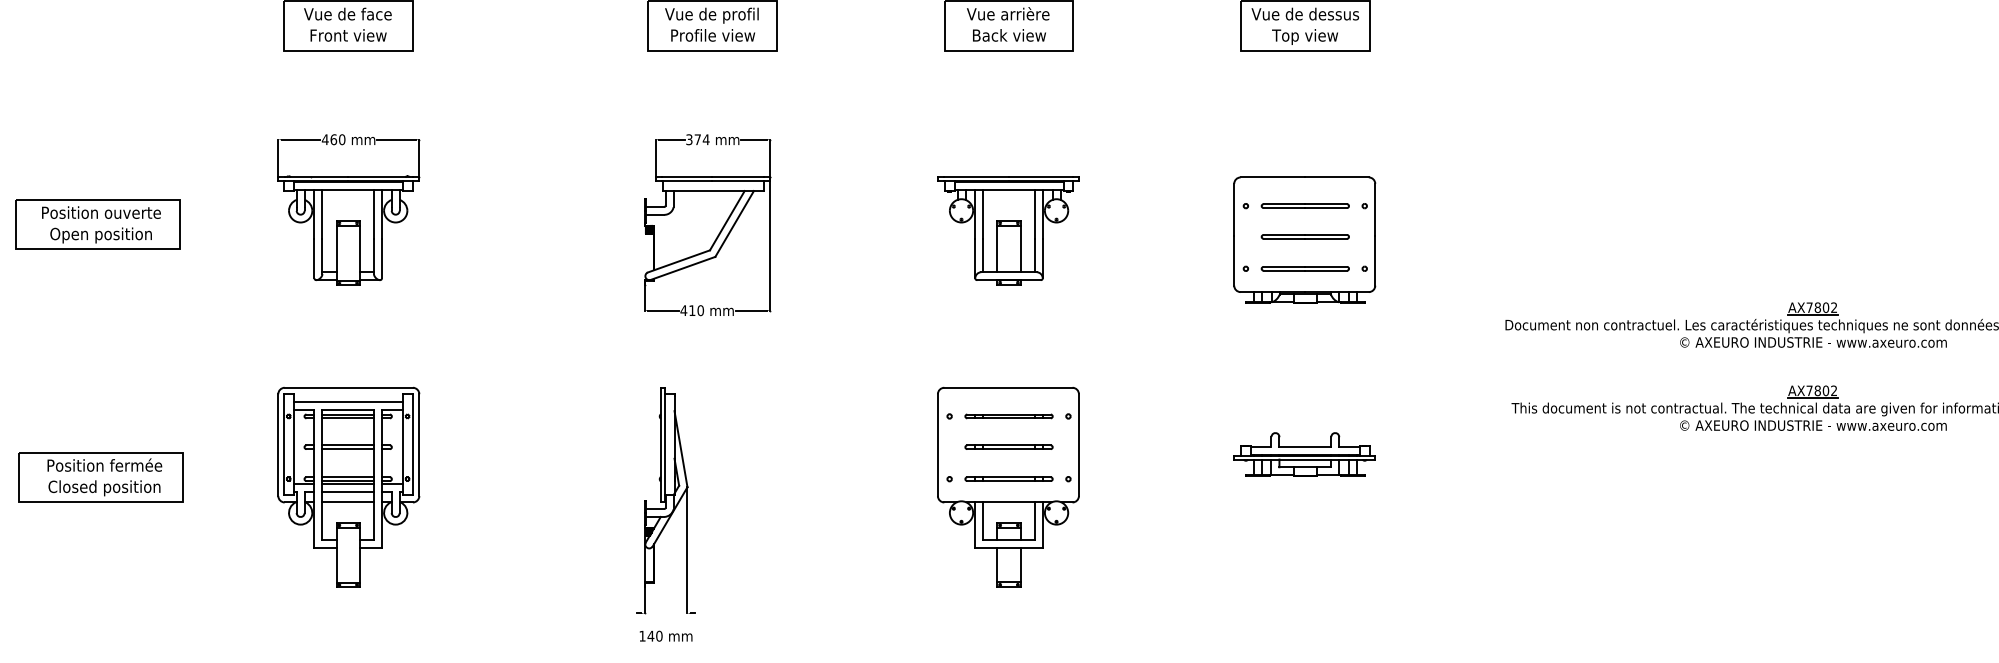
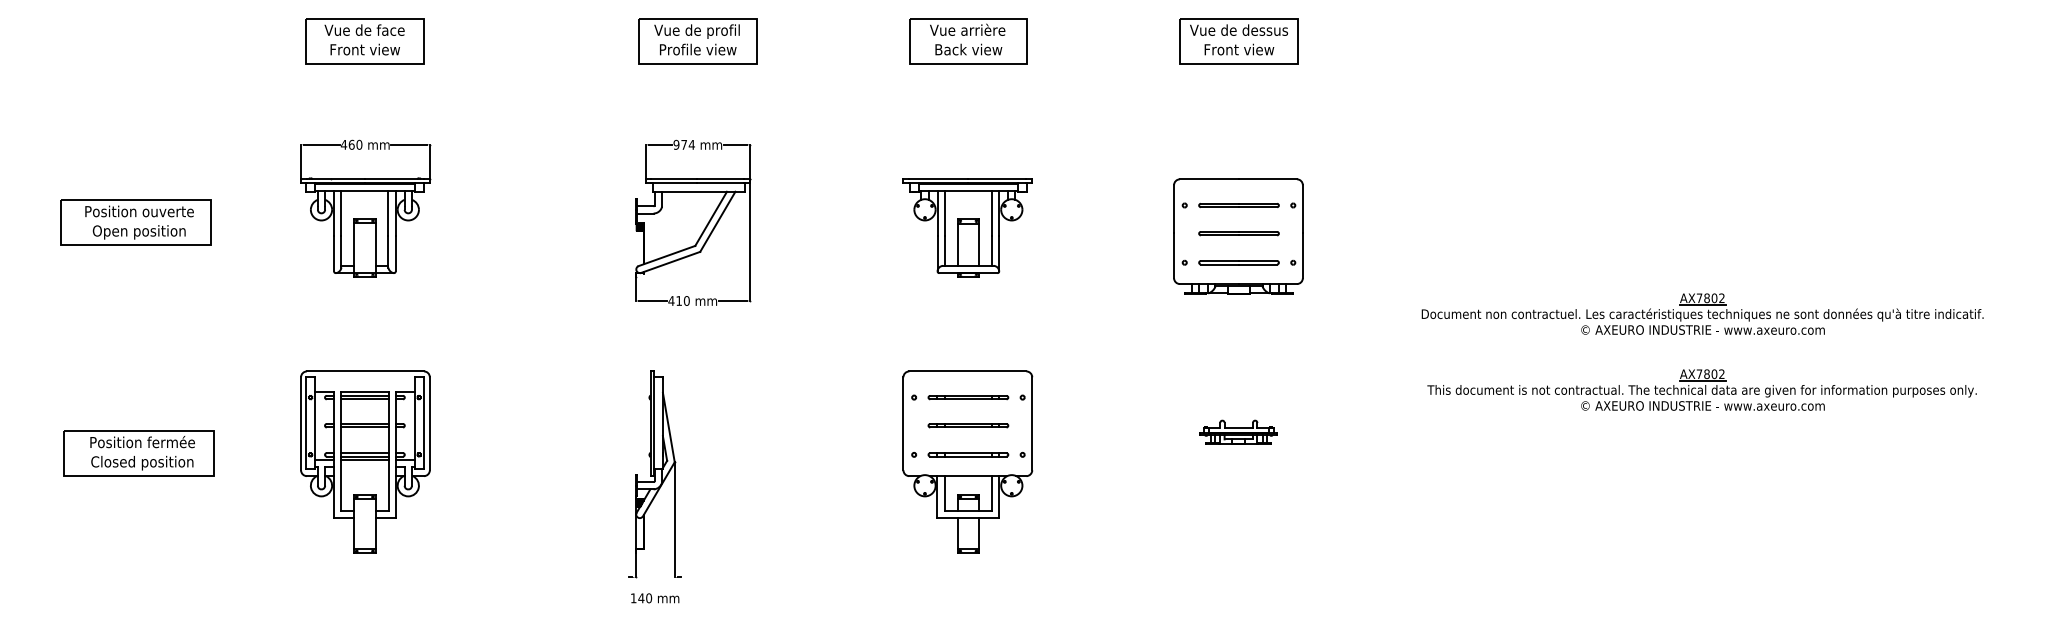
text: (1305, 36) -> (1239, 50), Top view -> Front view
text: (689, 139) -> (676, 144), 374 -> 974
line: (347, 402) -> (364, 384), removed
part: (1304, 454) -> (1238, 432), size x0.6
line: (347, 491) -> (364, 466), removed
line: (347, 502) -> (364, 476), removed

